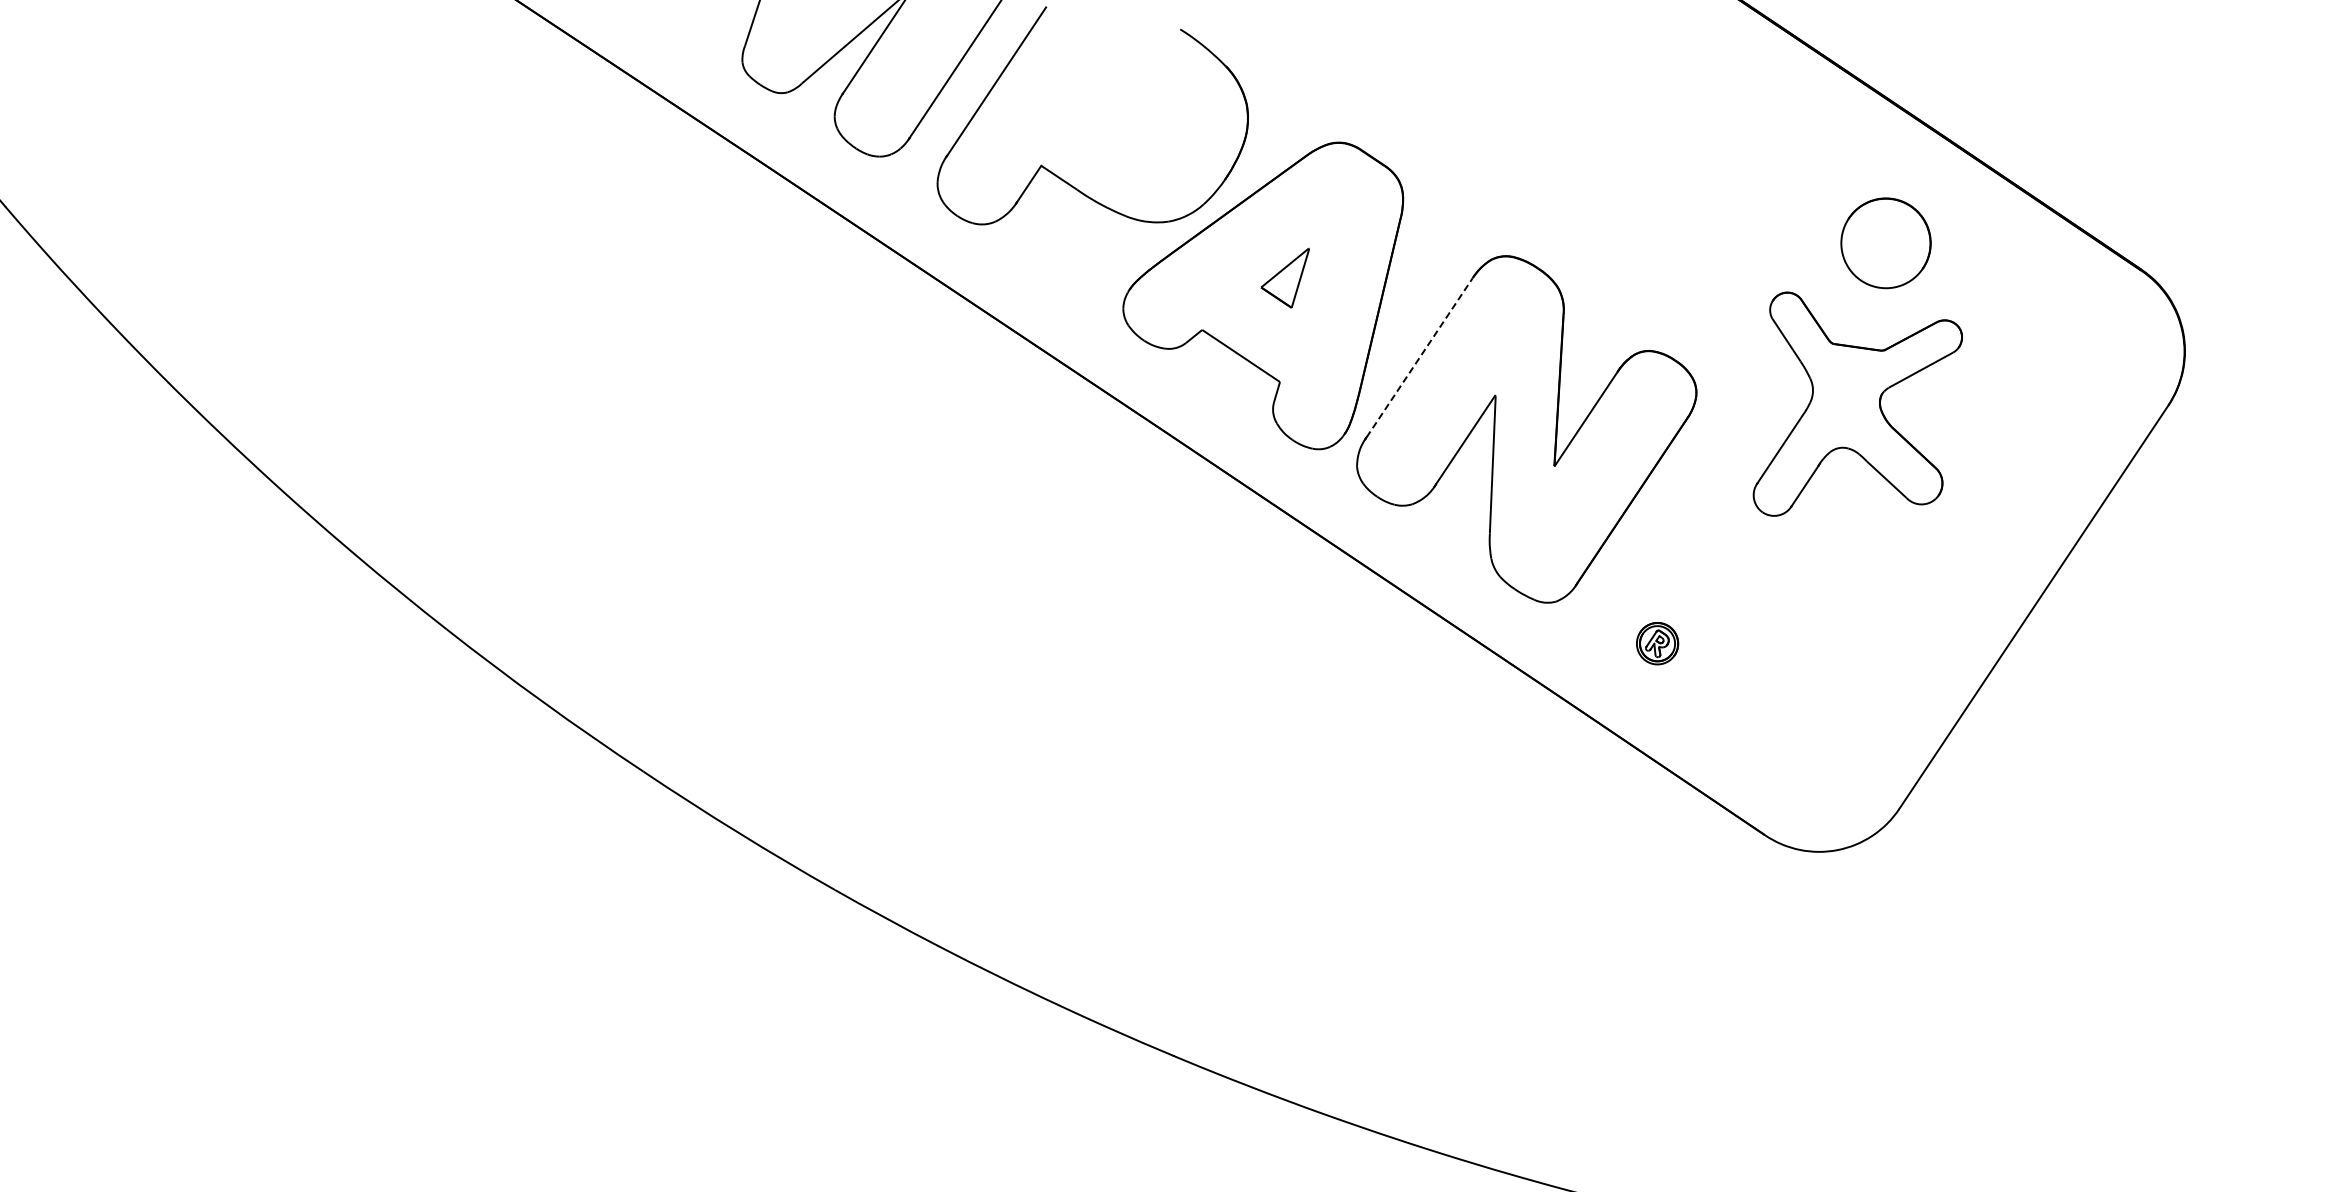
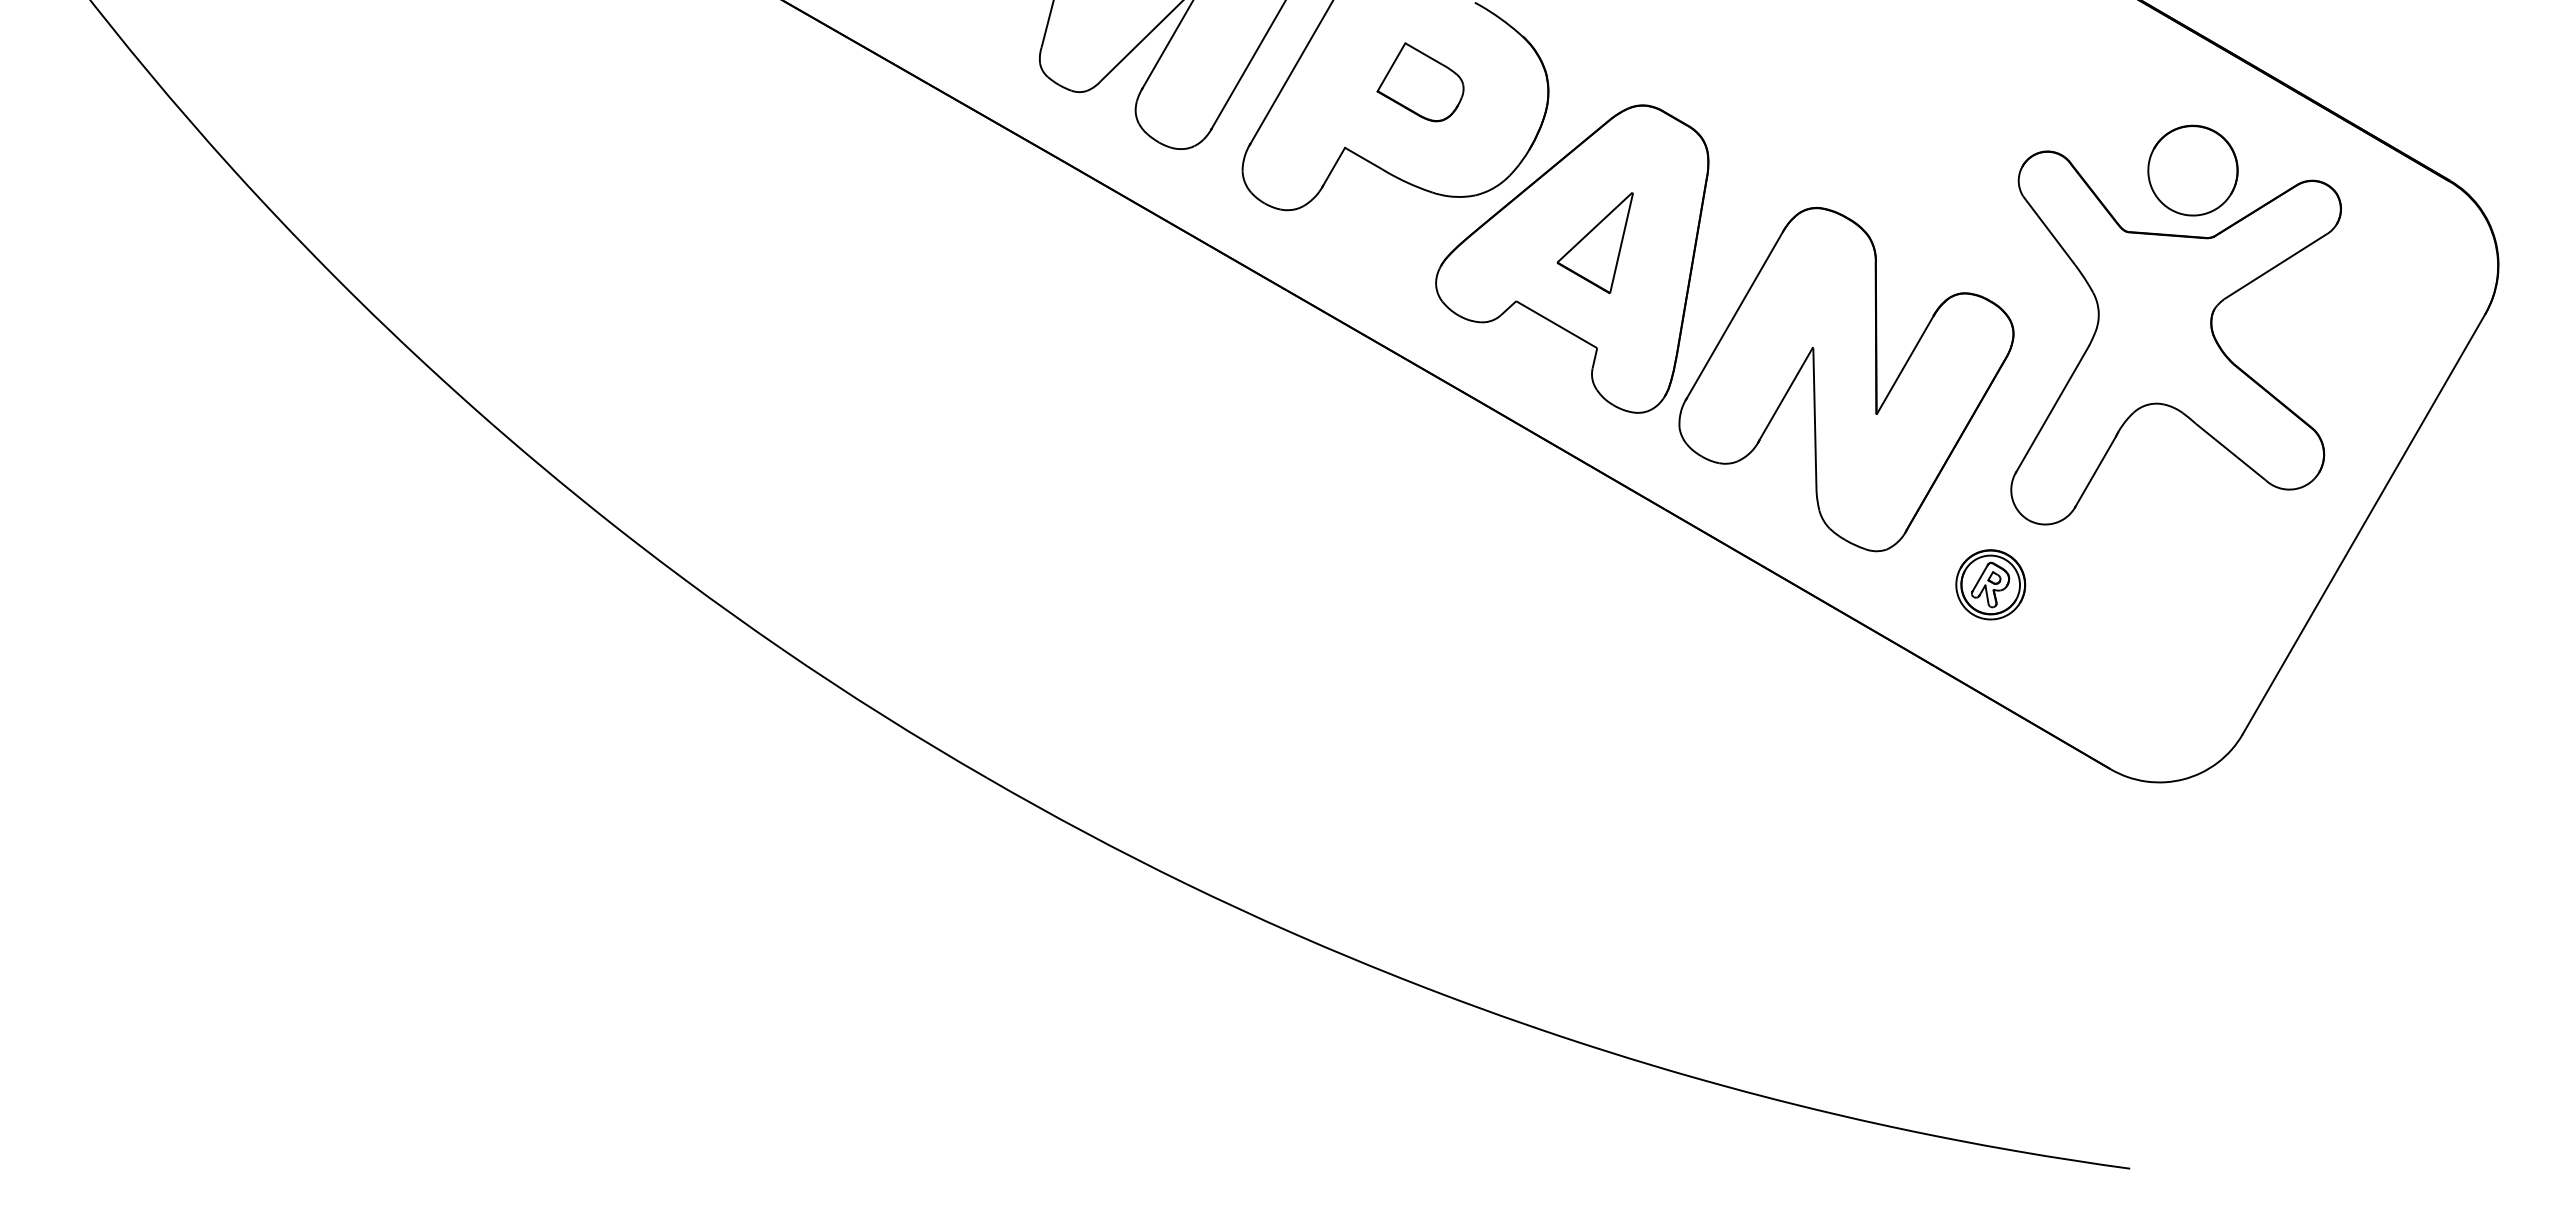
part: (1120, 105) -> (1420, 82), added
part: (1284, 277) -> (1594, 243), size x1.67
line: (1420, 357) -> (1735, 314), dashed -> solid
part: (1857, 408) -> (2175, 337), size x1.67
part: (1657, 643) -> (1990, 584), size x1.67

